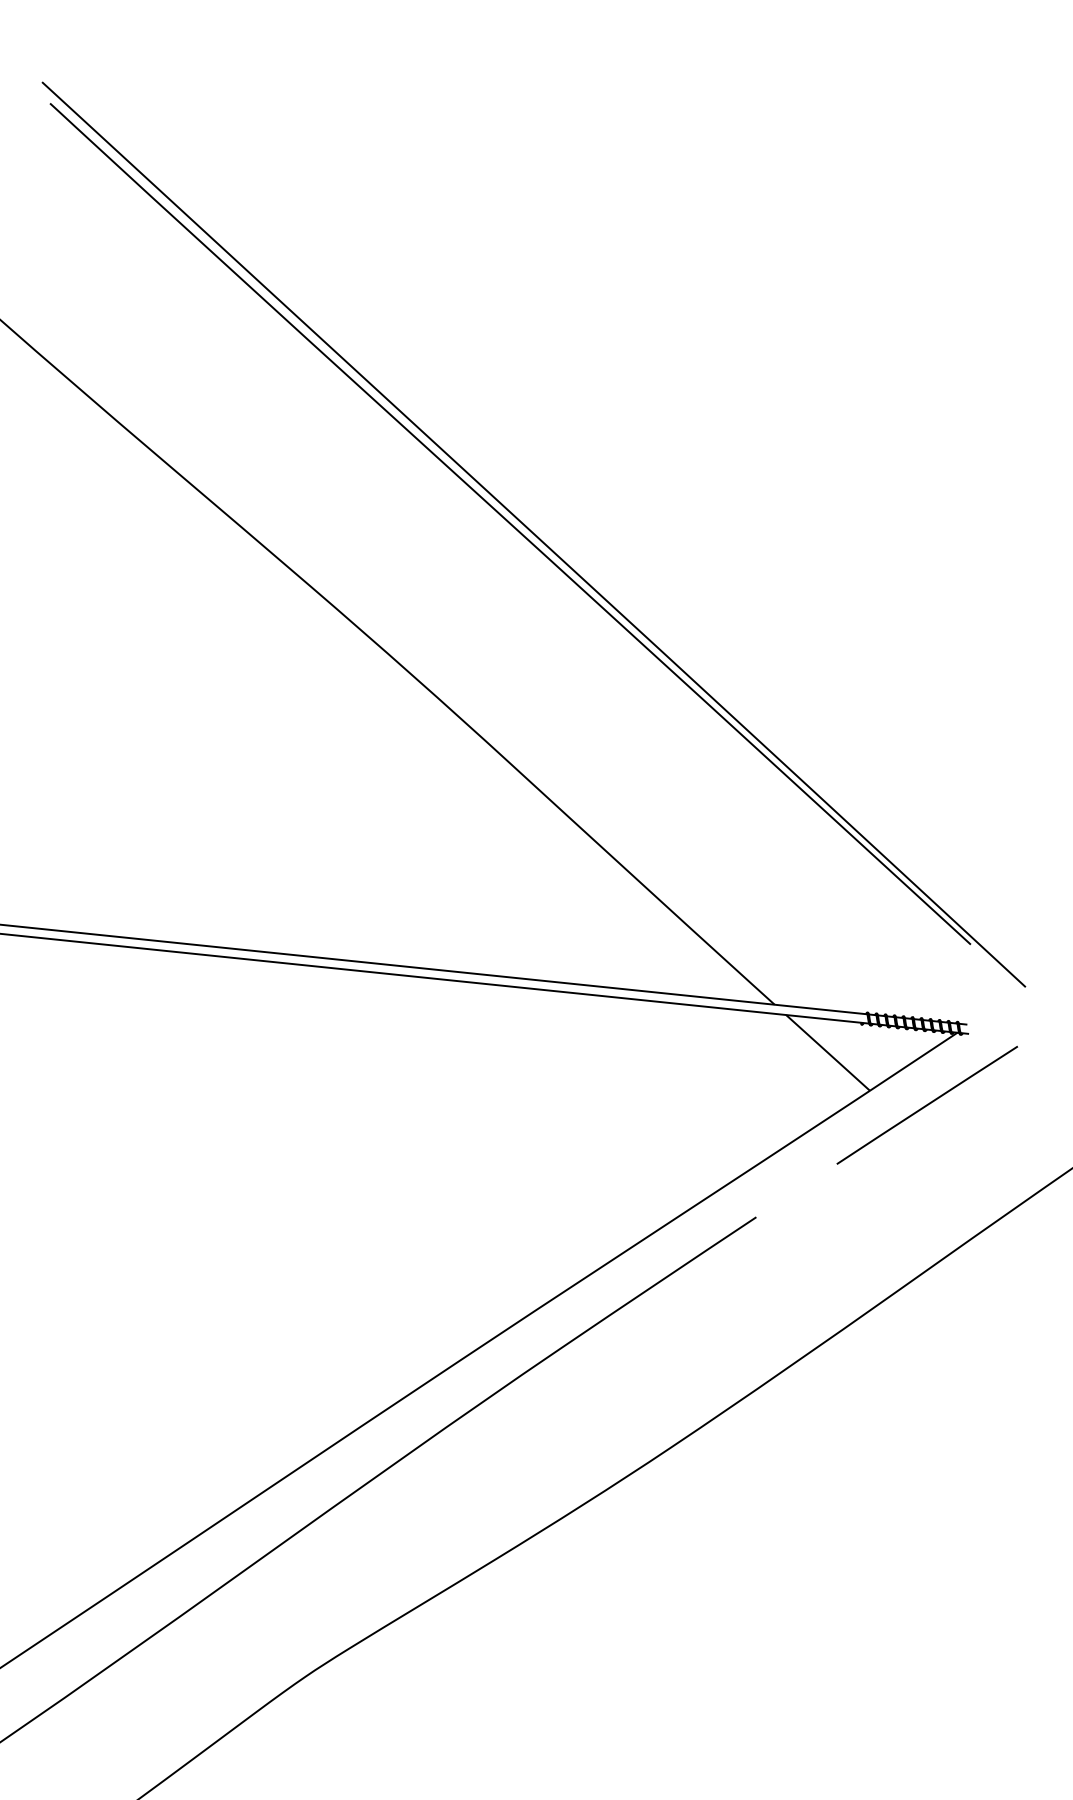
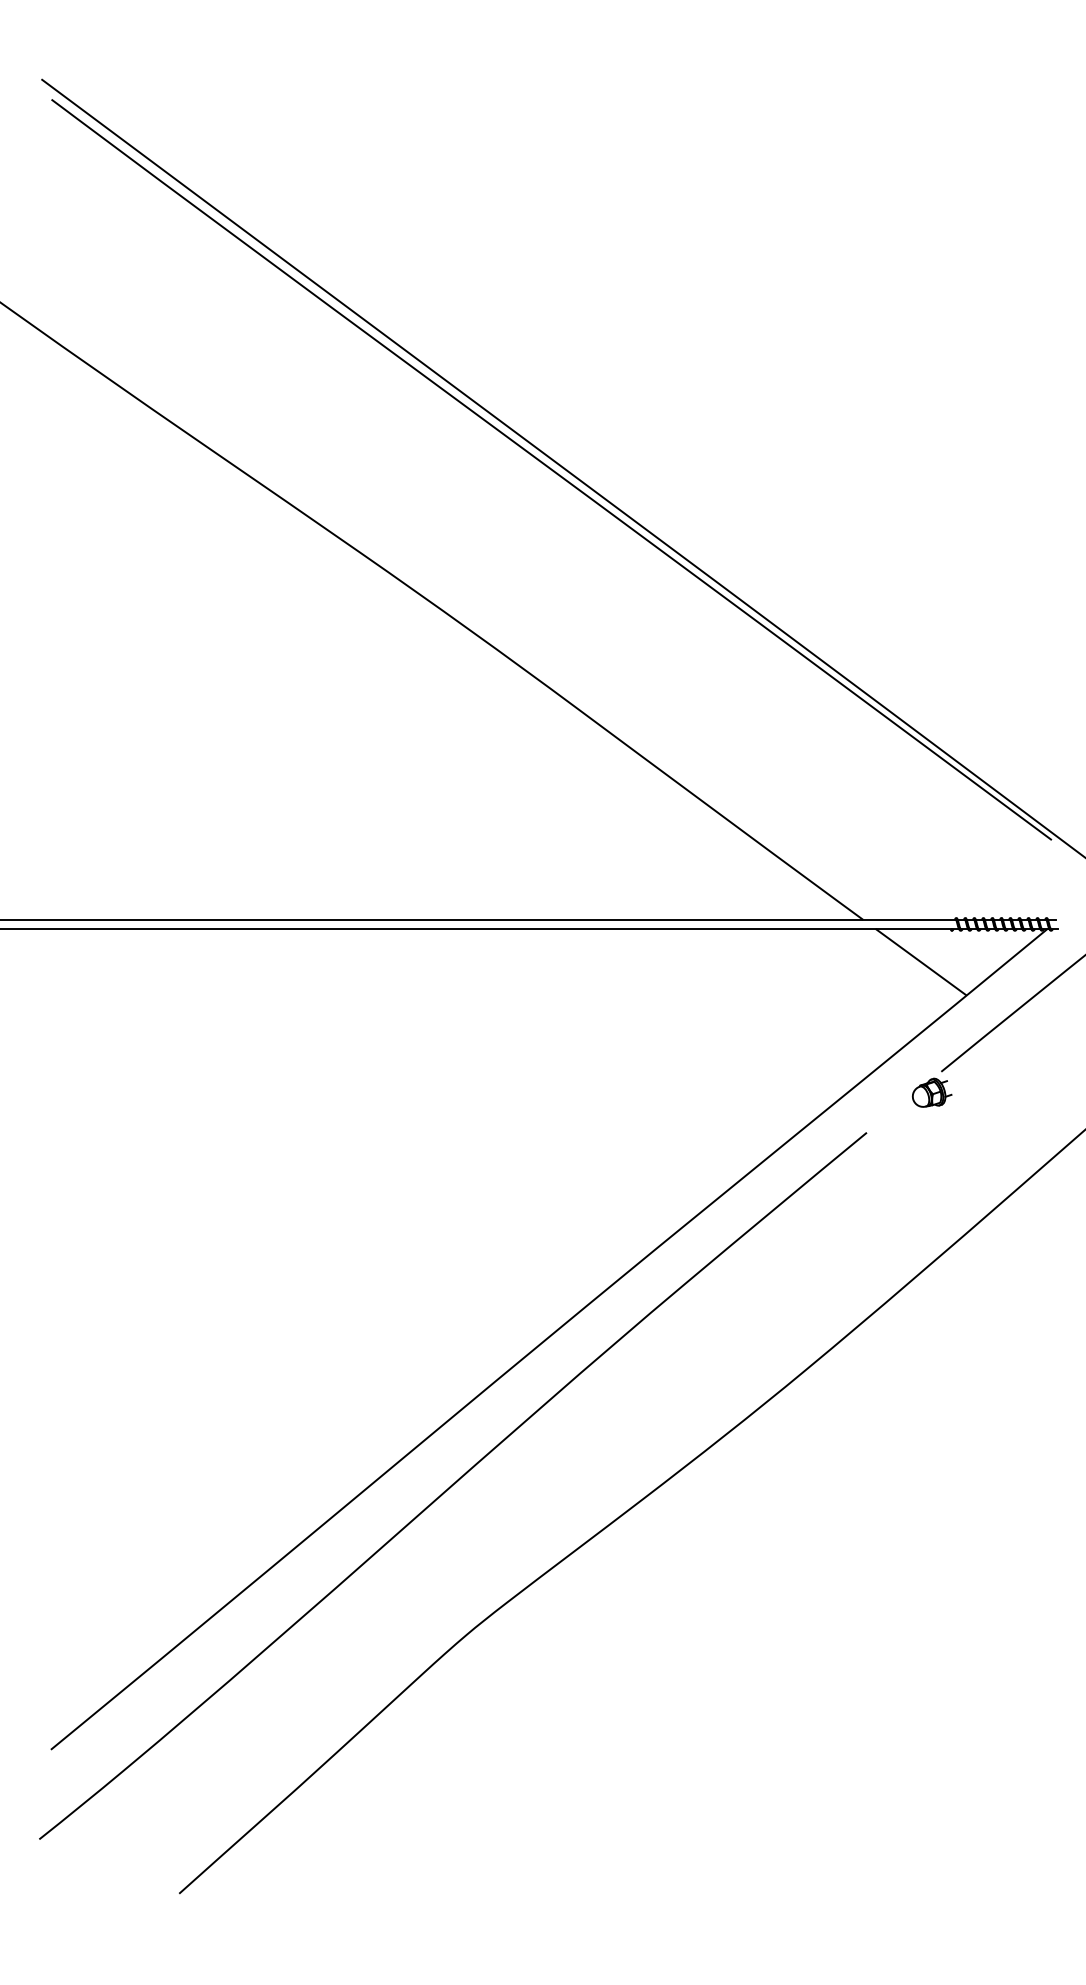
part: (824, 1183) -> (931, 1092), added

